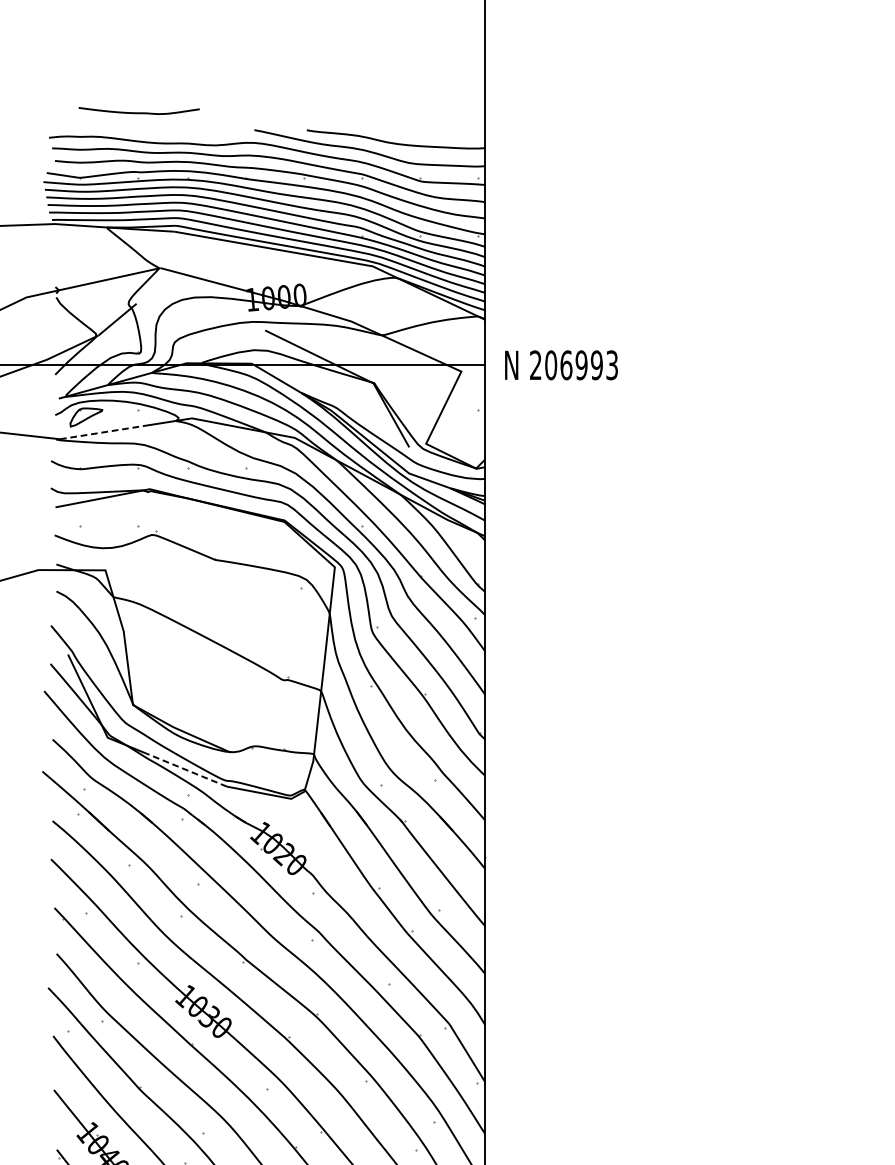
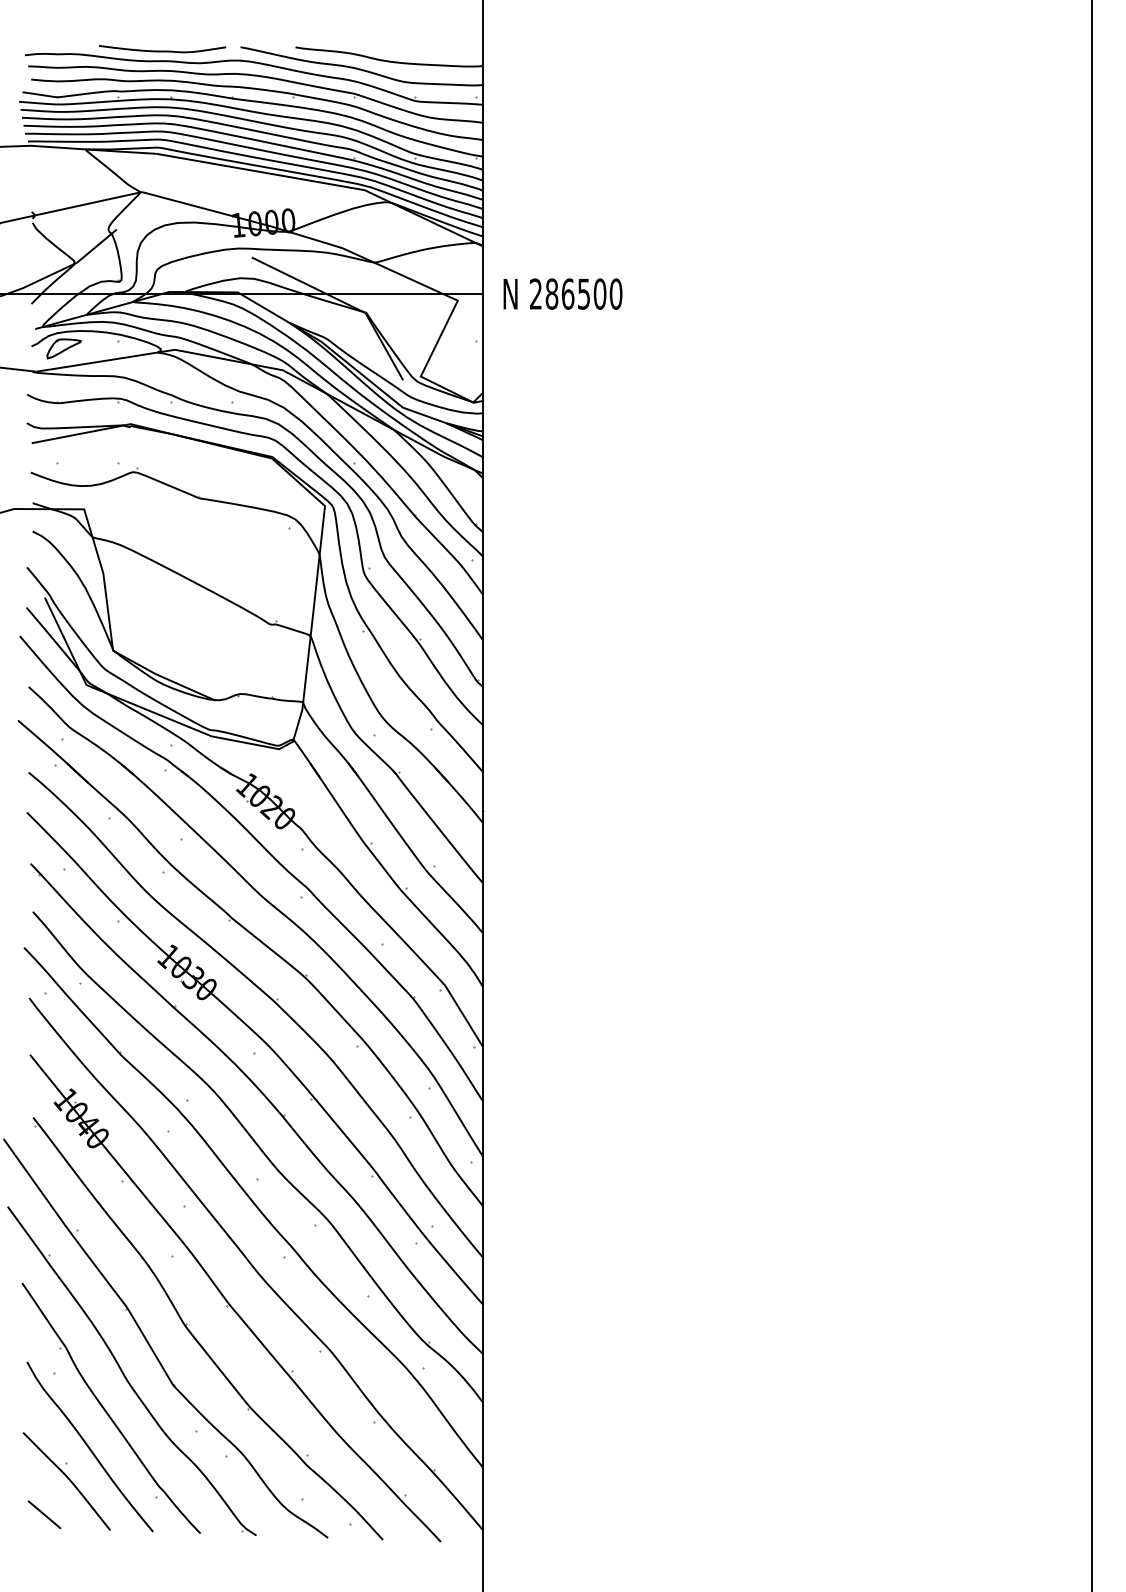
curve: (139, 112) -> (162, 50), moved
text: (581, 364) -> (583, 293), 206993 -> 286500
line: (102, 432) -> (81, 364), dashed -> solid
line: (185, 769) -> (168, 718), dashed -> solid

